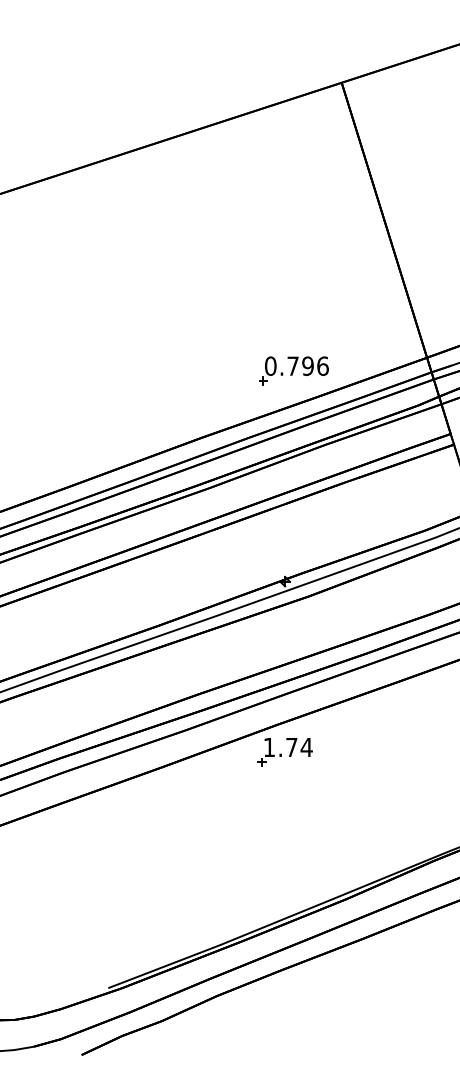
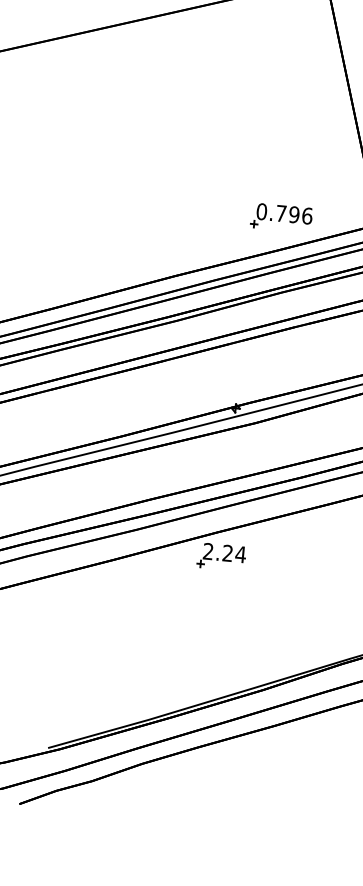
part: (293, 370) -> (281, 217), moved
text: (280, 746) -> (218, 551), 1.74 -> 2.24

